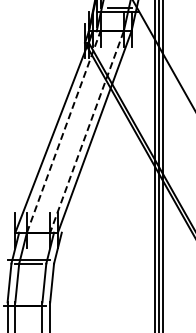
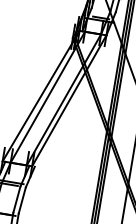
line: (63, 131) -> (47, 96), dashed -> solid
line: (86, 132) -> (63, 100), dashed -> solid

